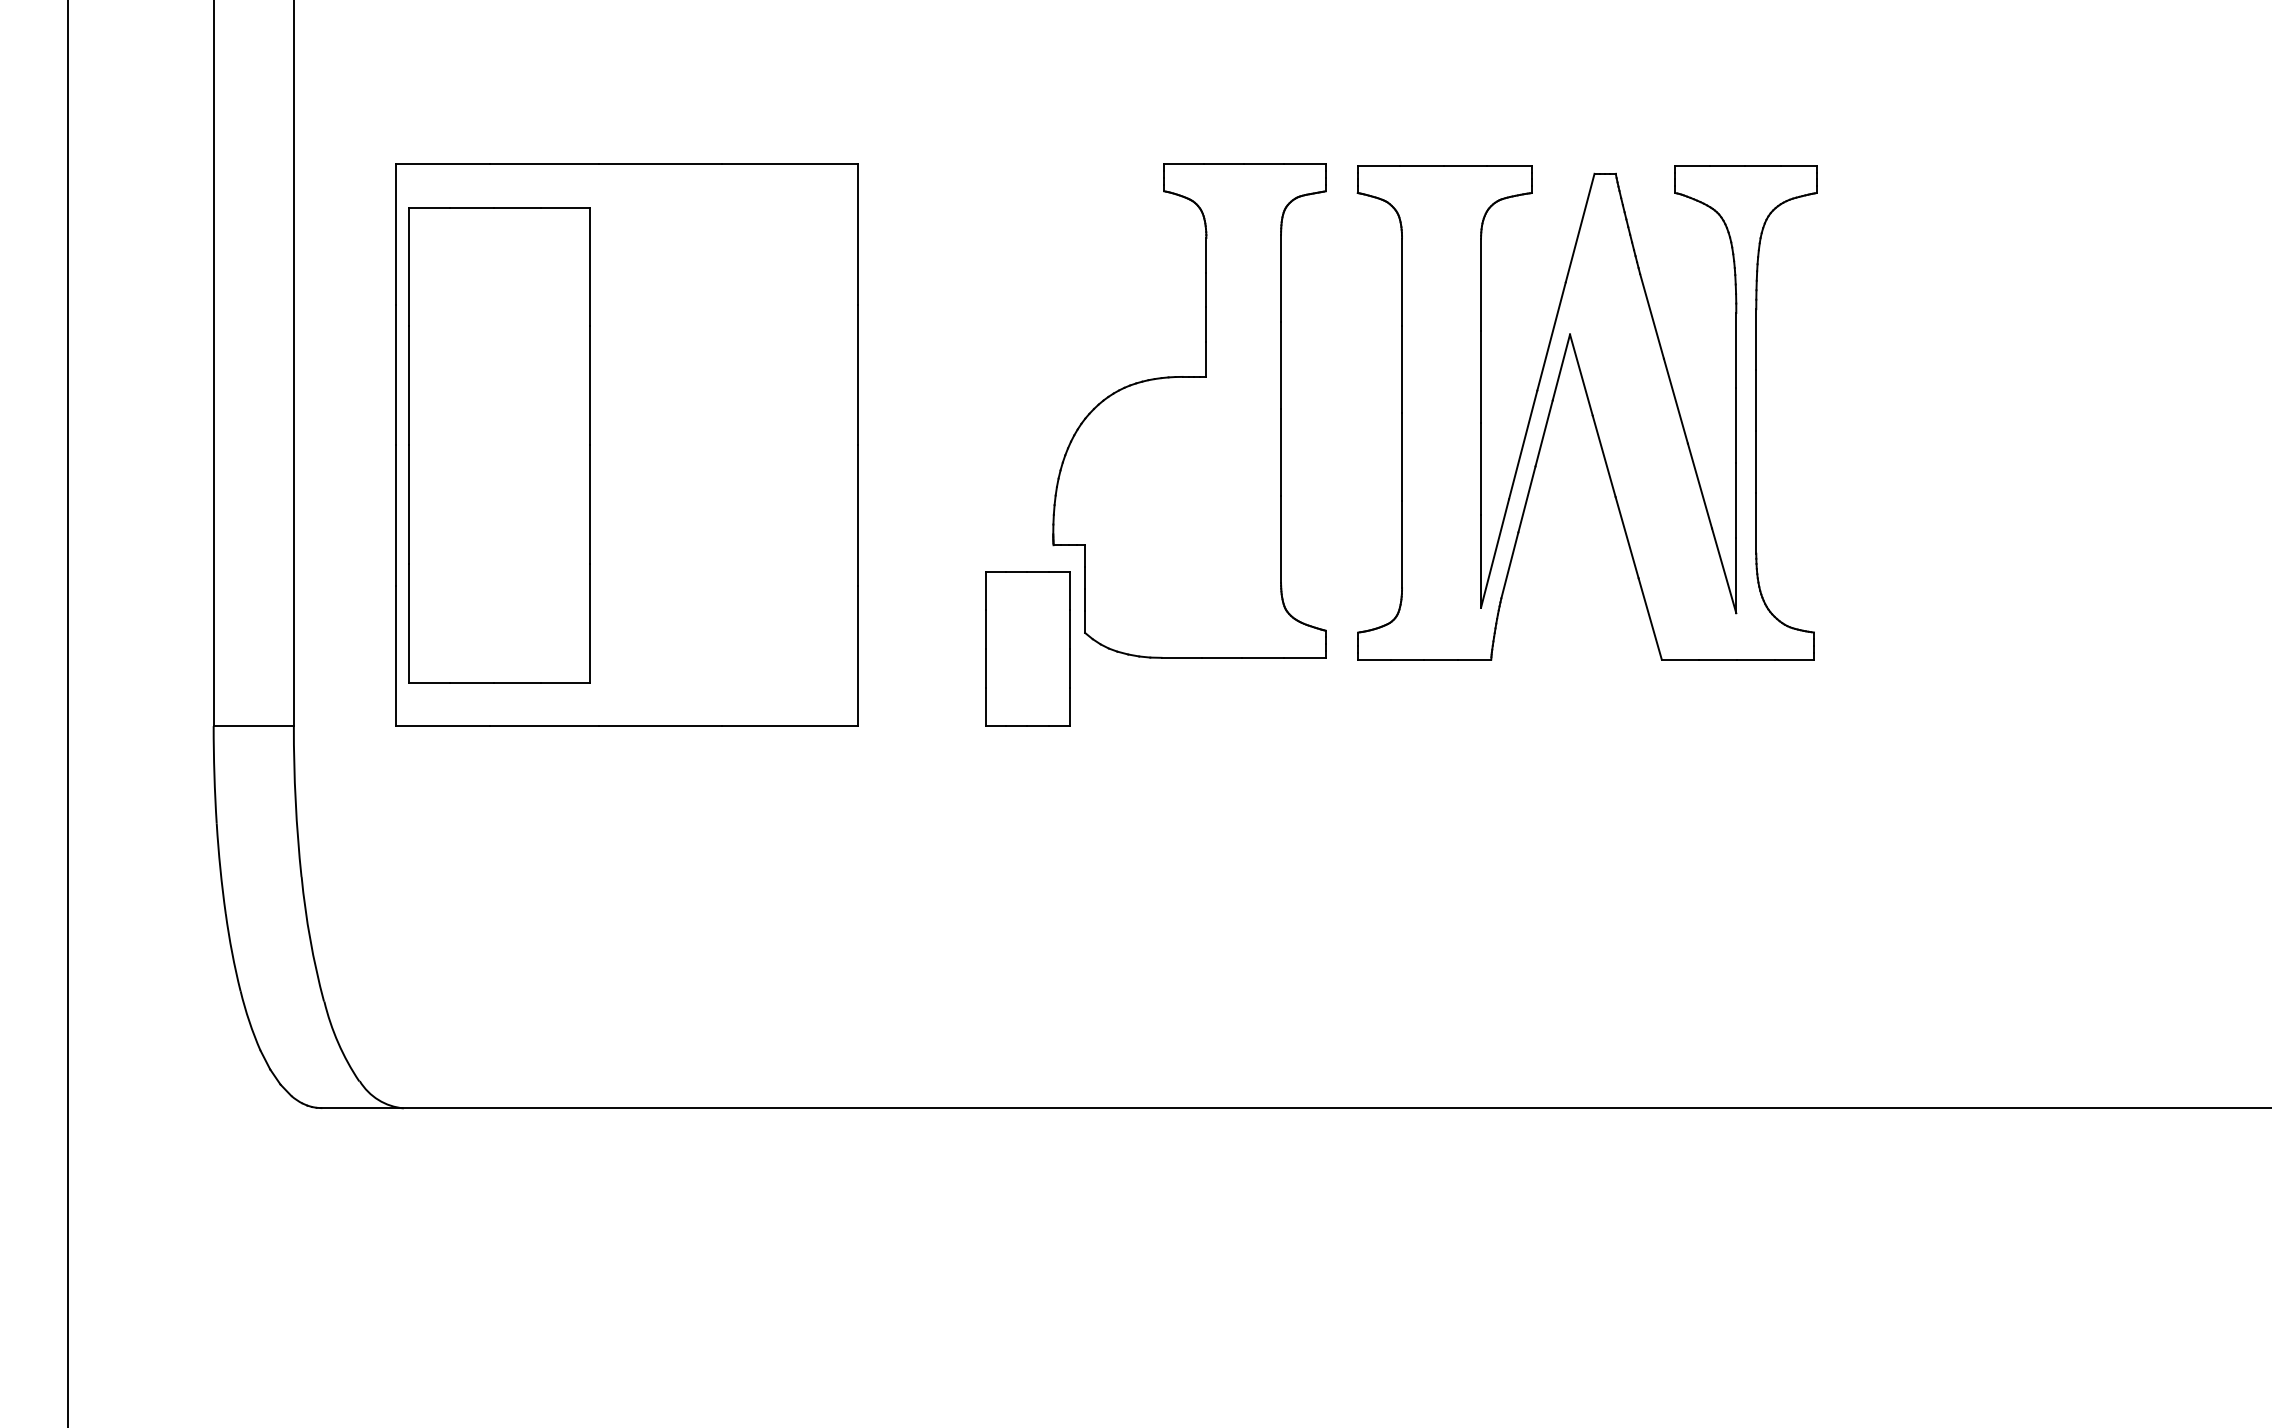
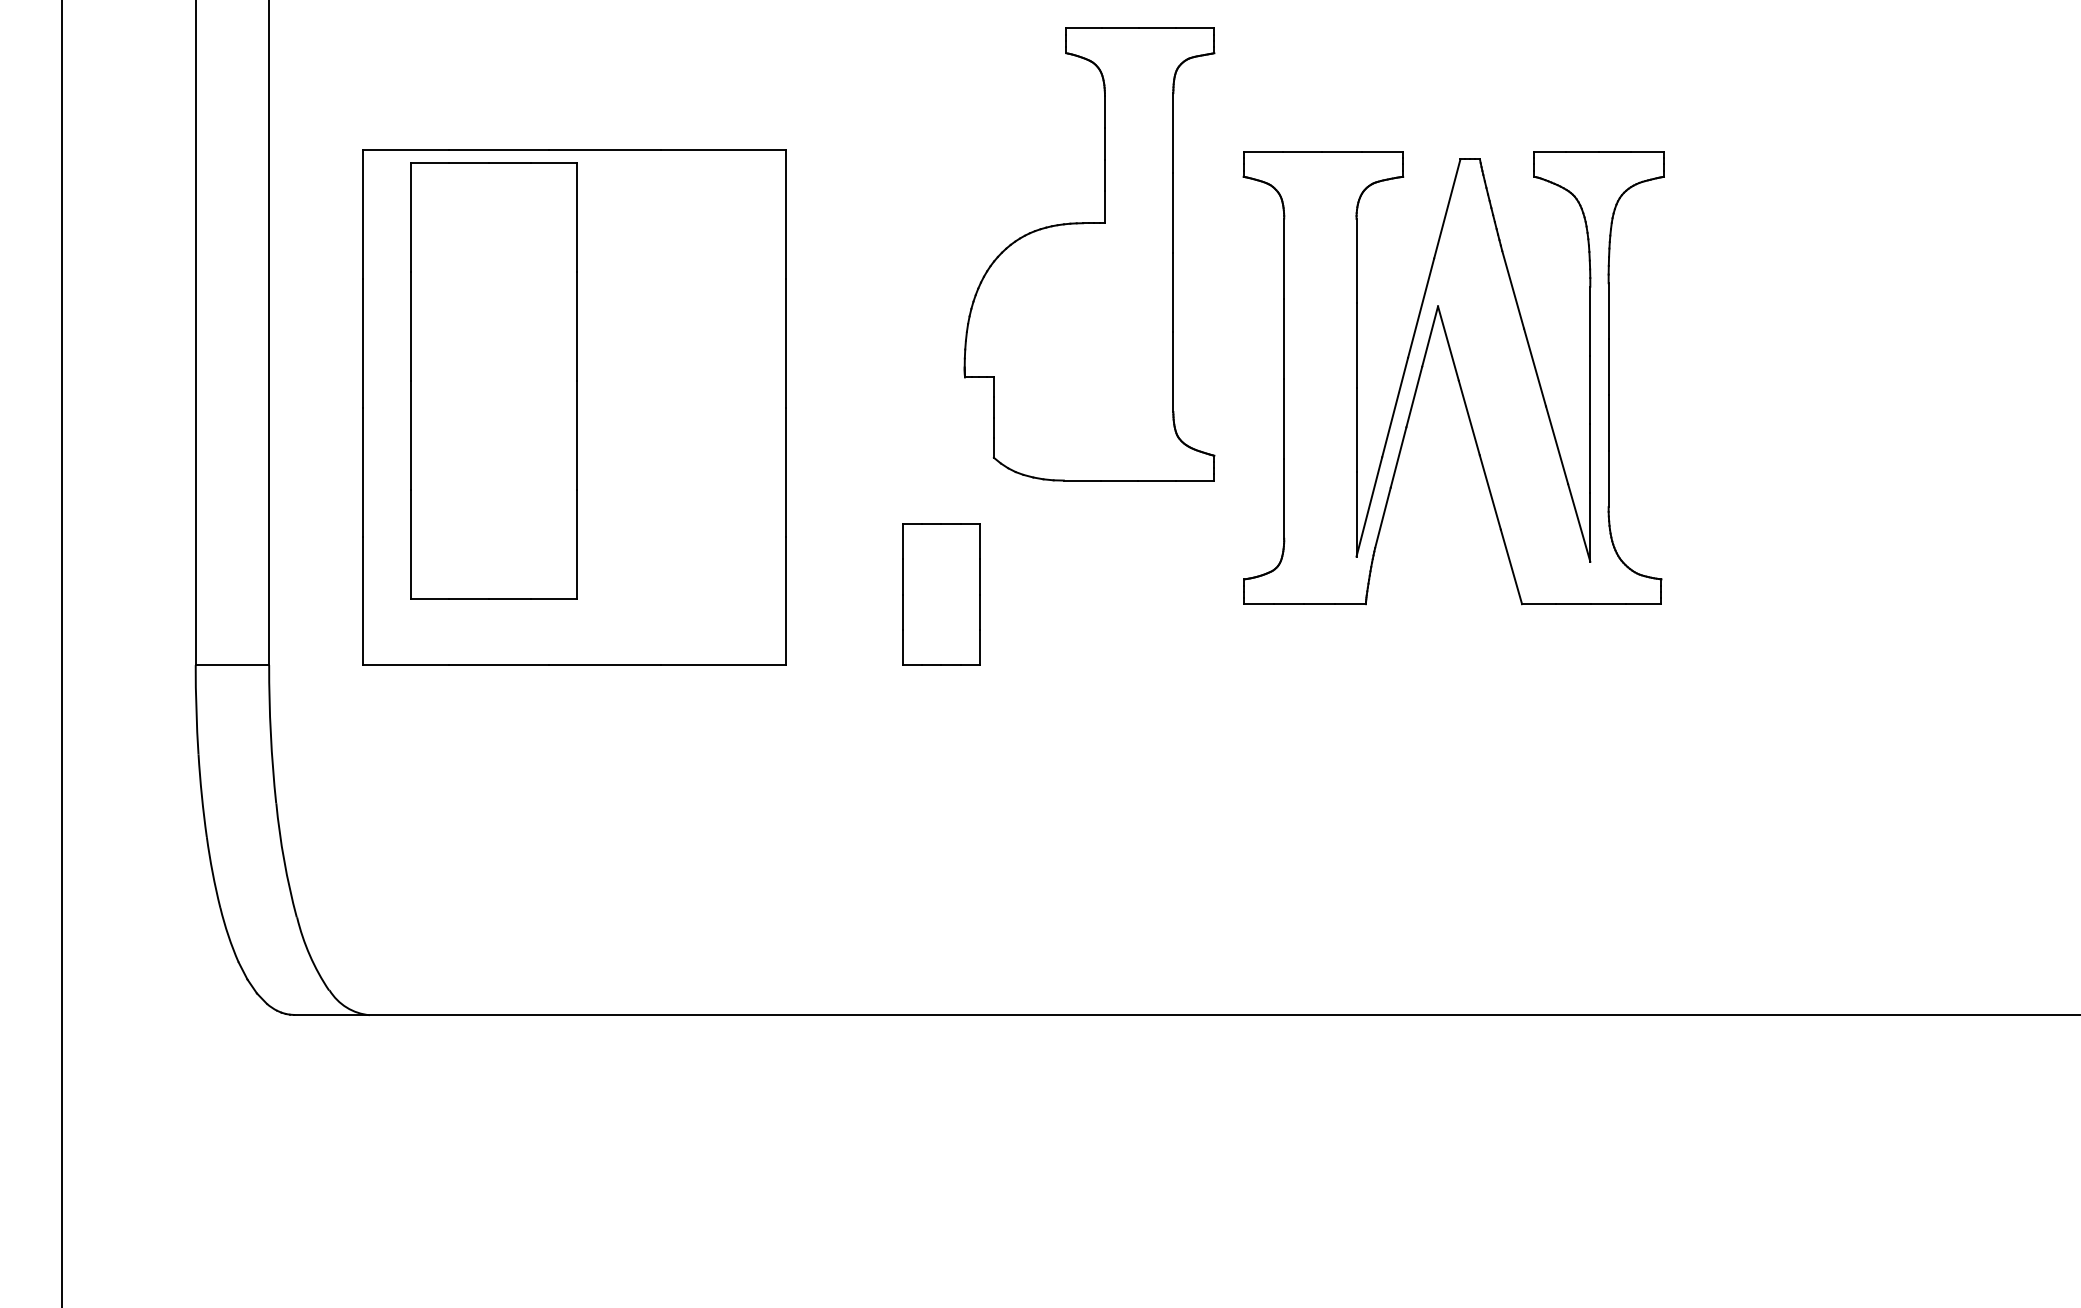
part: (1189, 411) -> (1089, 254), moved
part: (499, 444) -> (493, 380), moved

